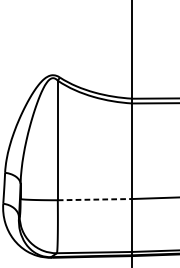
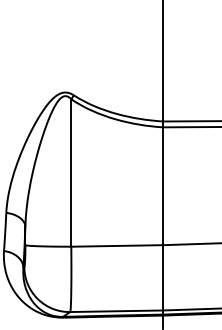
line: (95, 199) -> (117, 245), dashed -> solid

